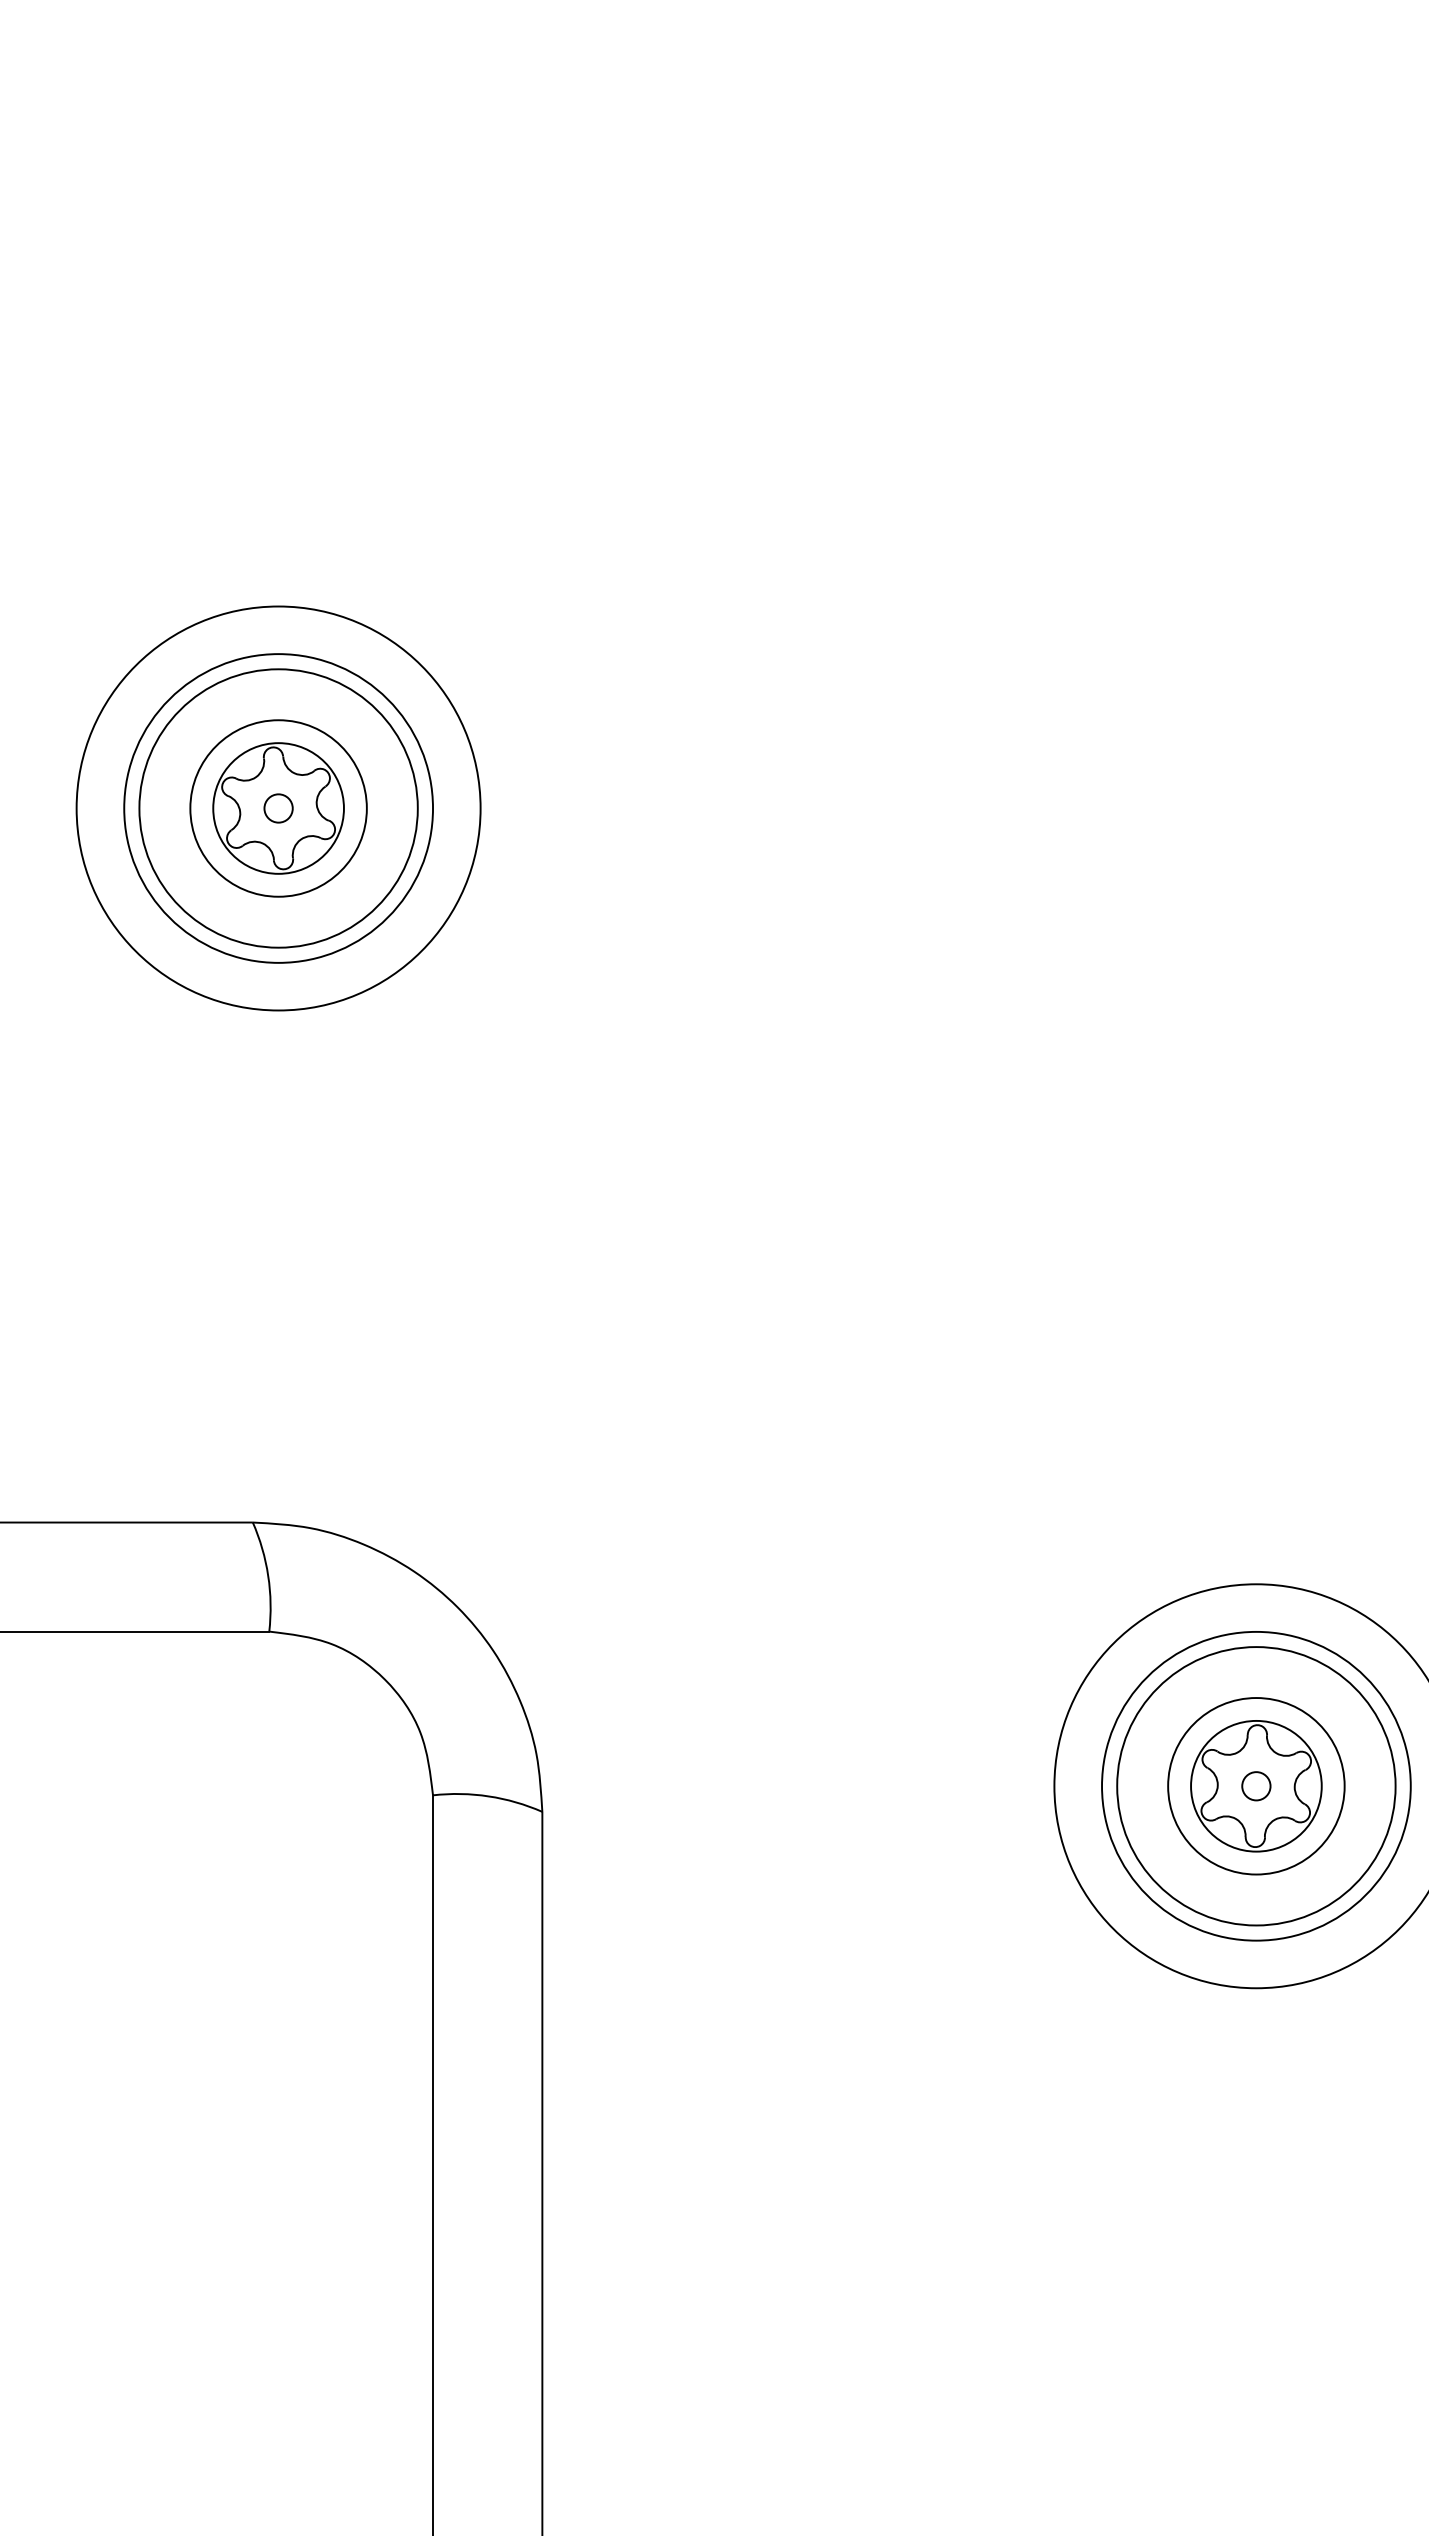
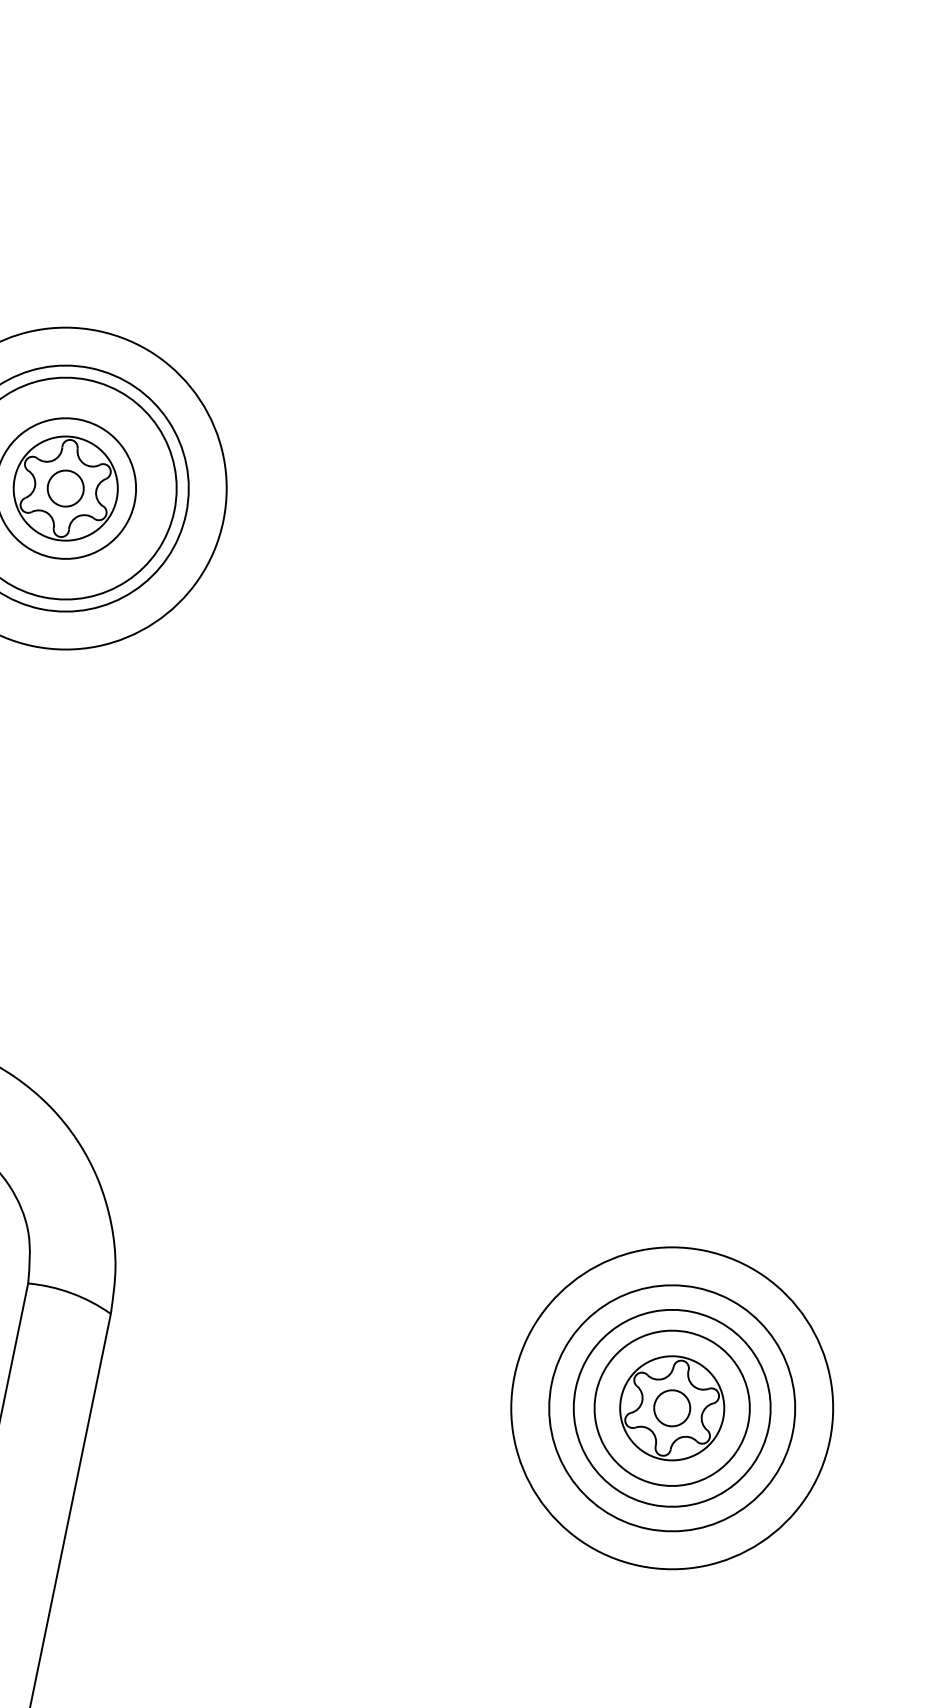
circle: (278, 808) -> (65, 488), size x1.6
circle: (1256, 1786) -> (672, 1408), size x0.7
circle: (1256, 1786) -> (672, 1408), size x1.4
circle: (1256, 1786) -> (672, 1408), size x1.6

